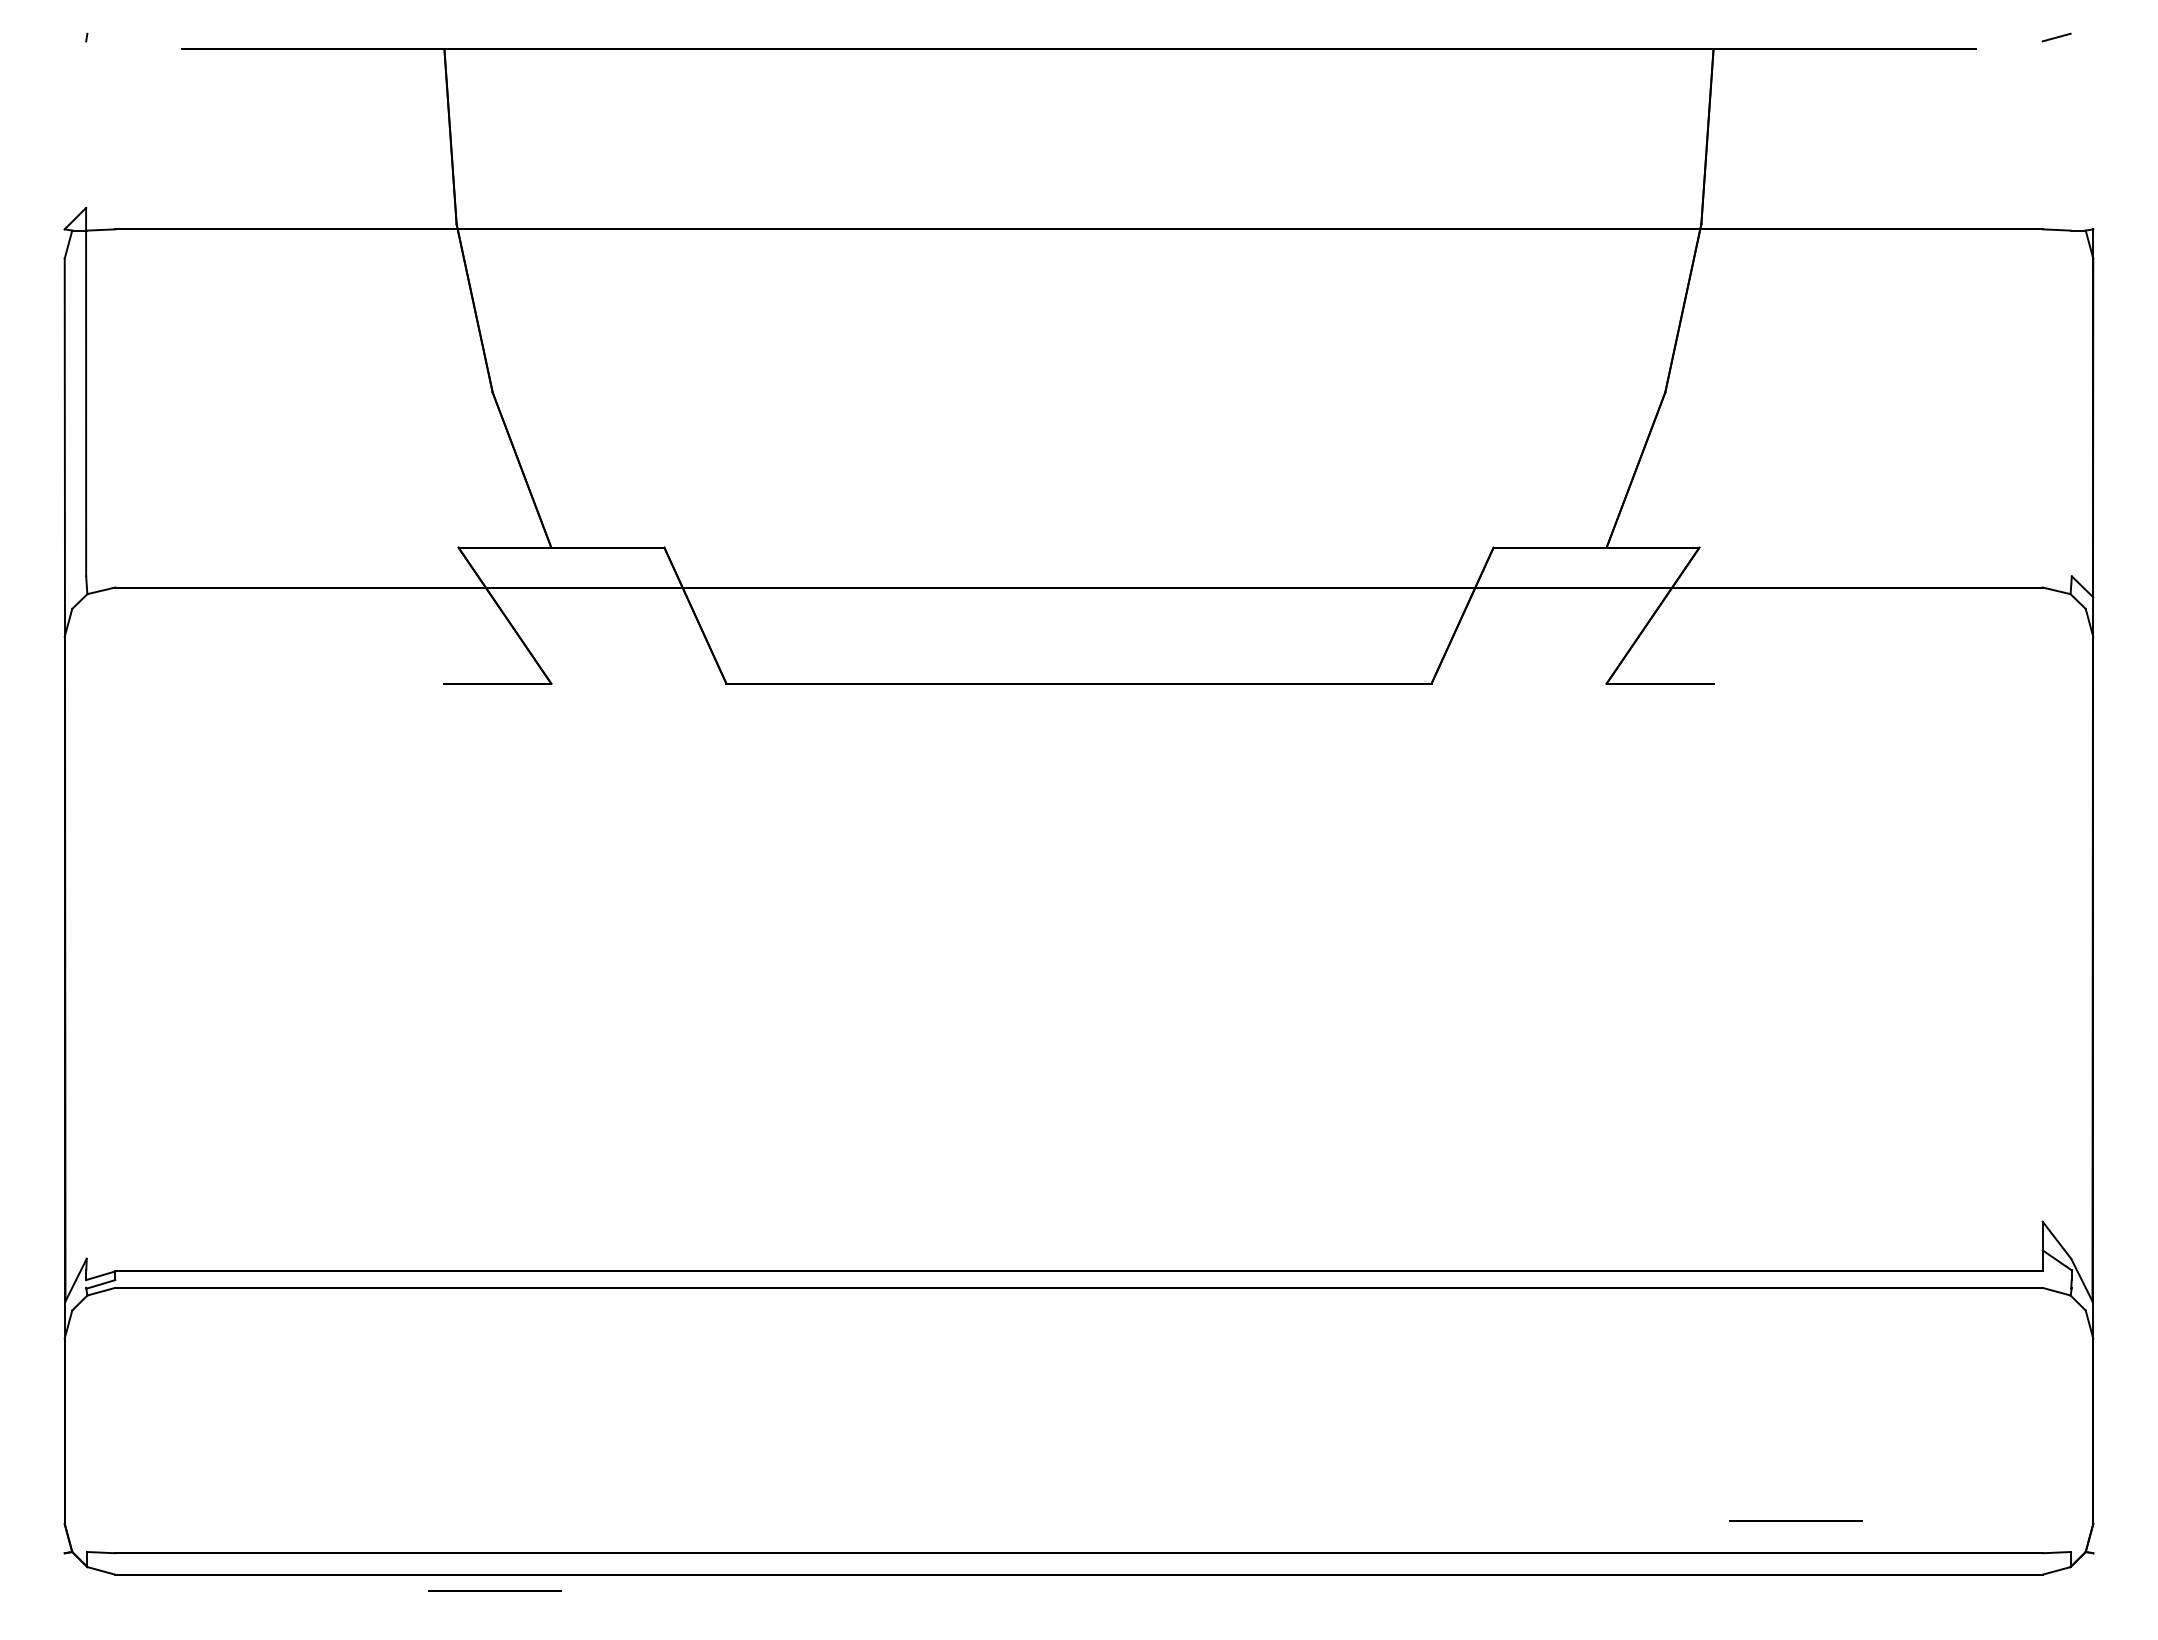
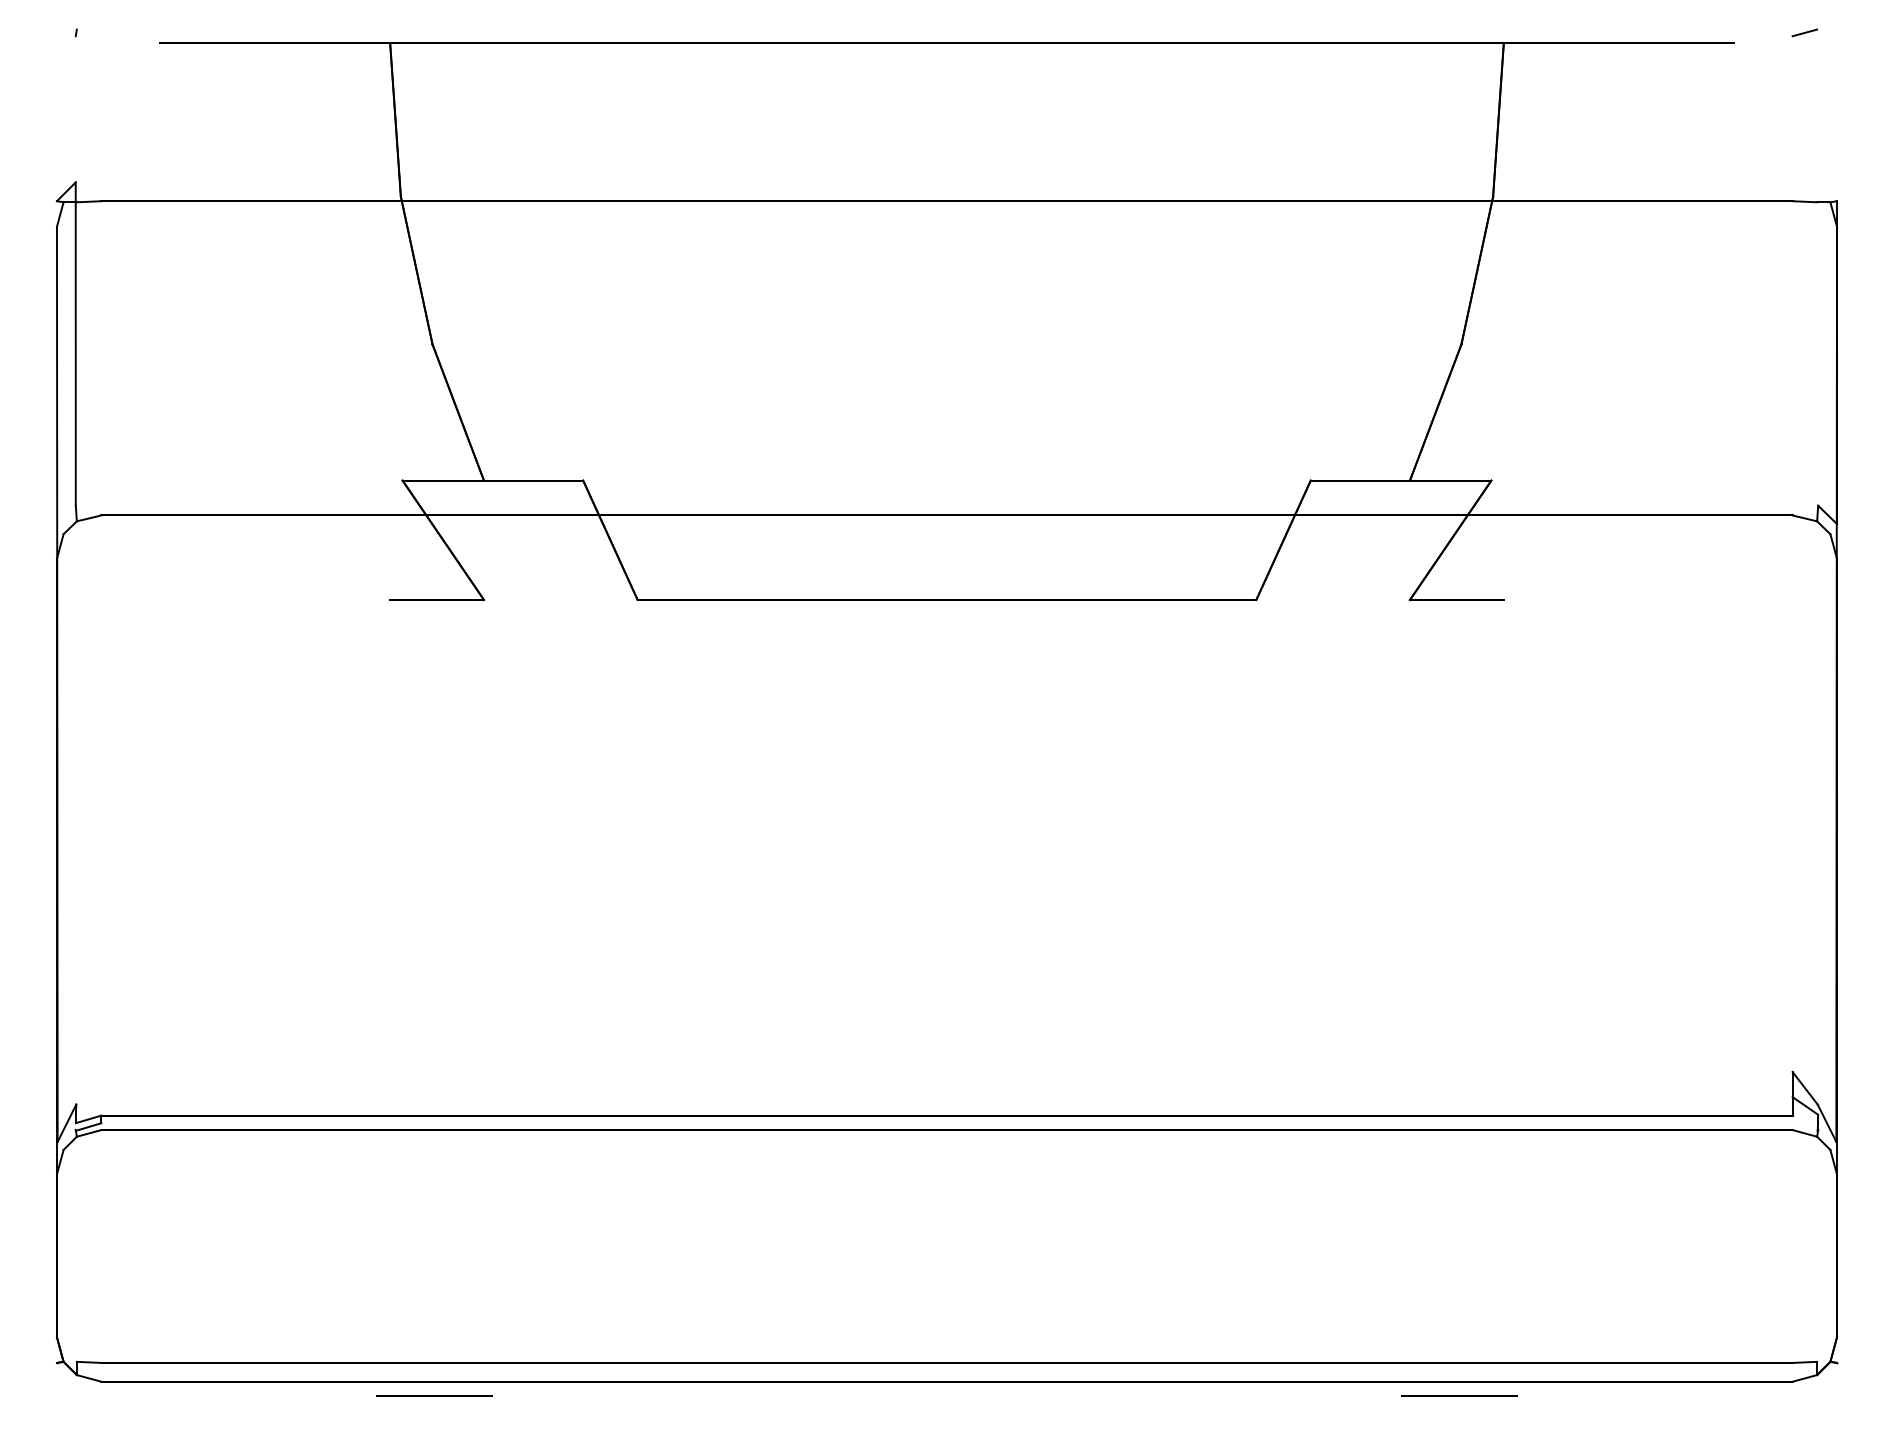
line: (1795, 1520) -> (1459, 1395), moved

